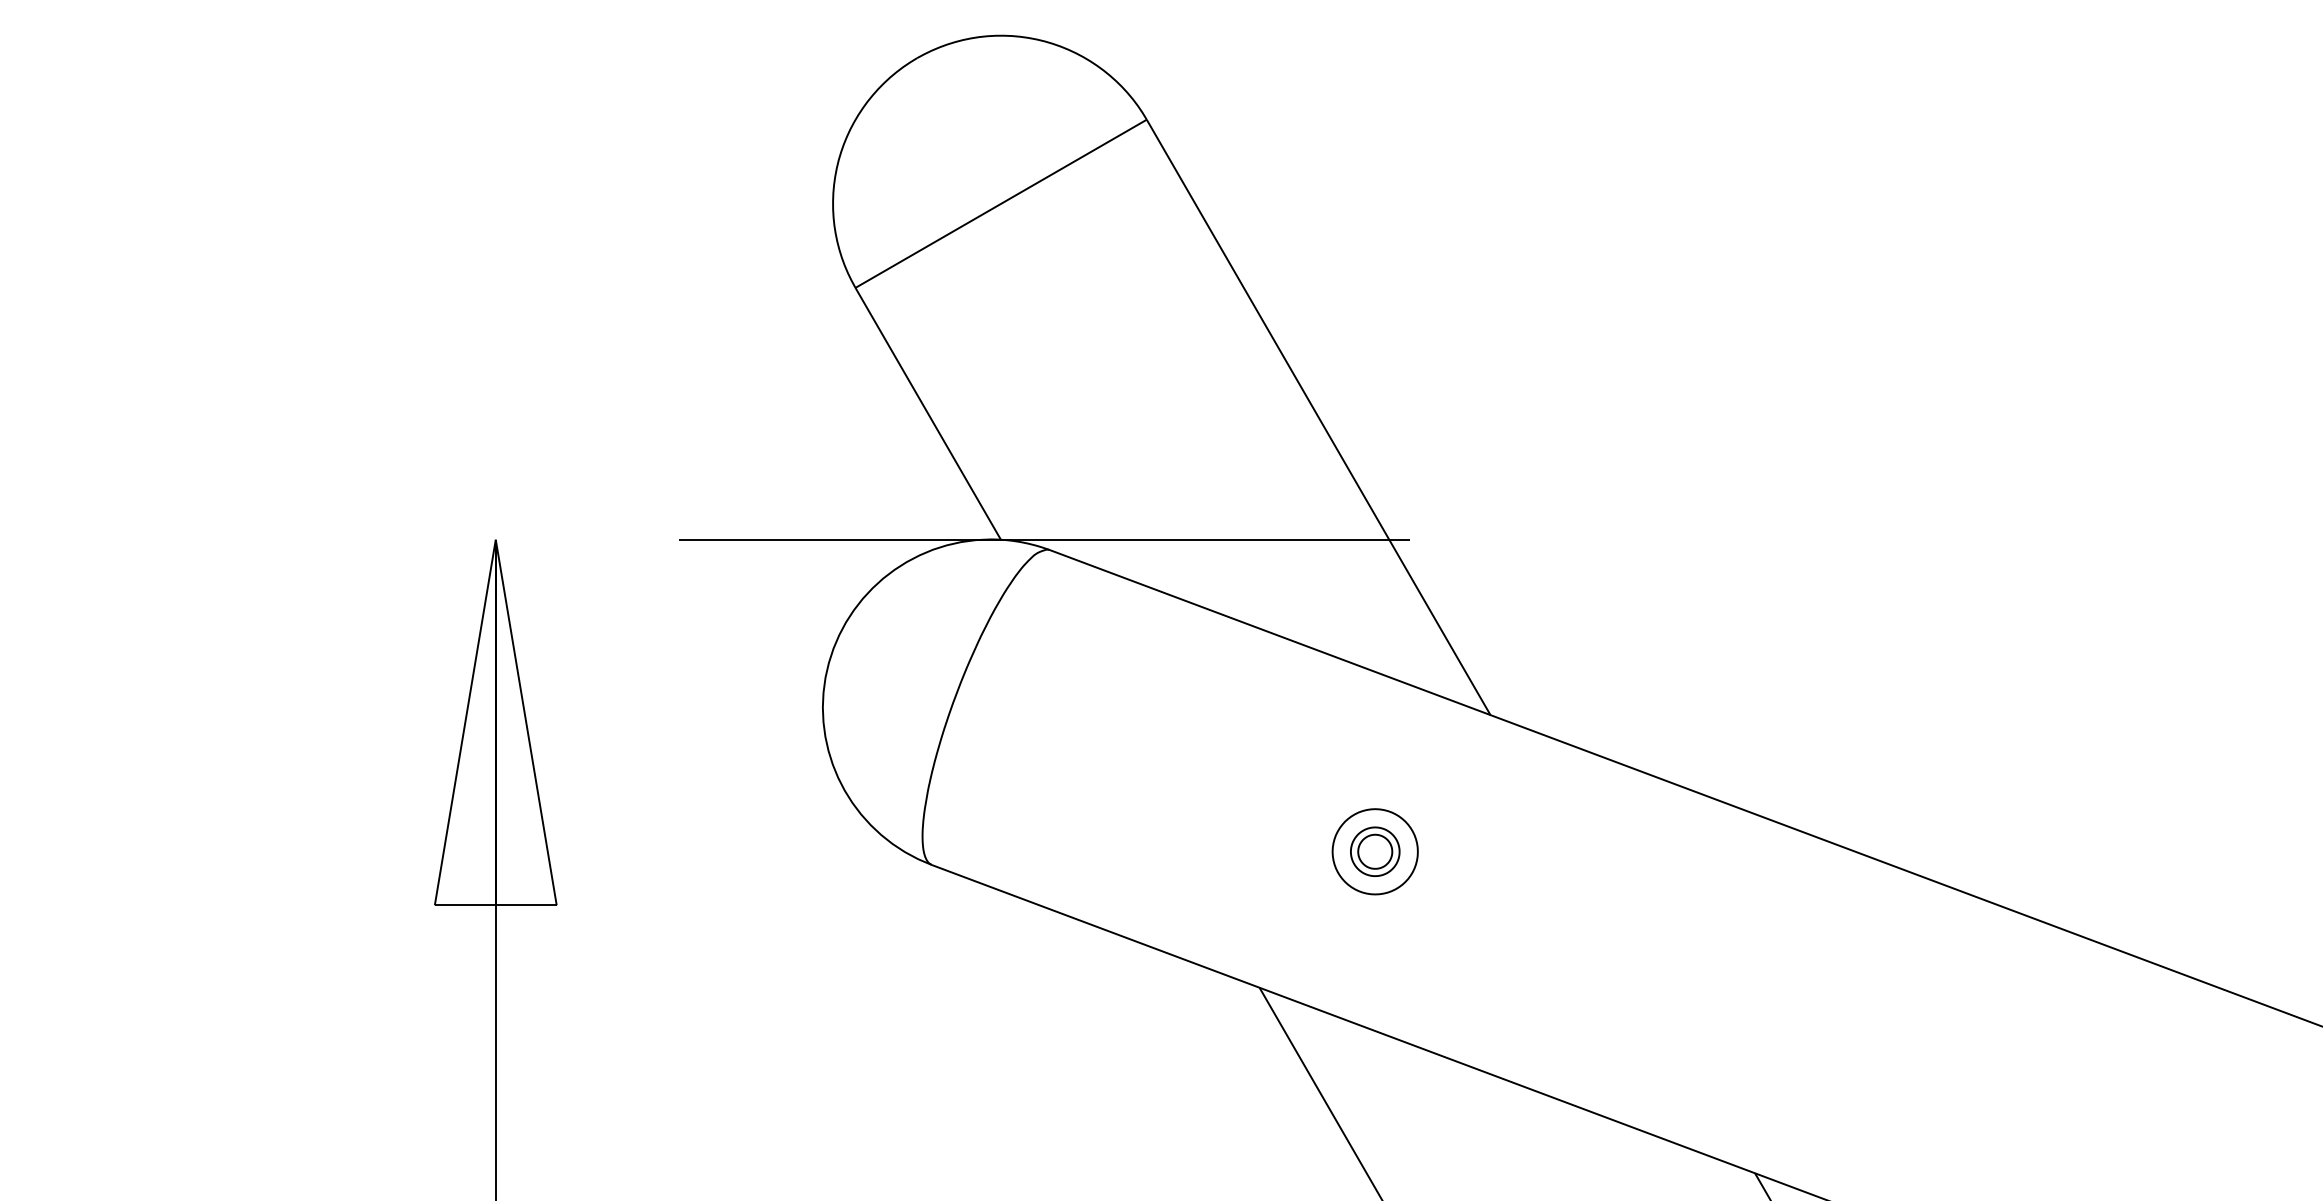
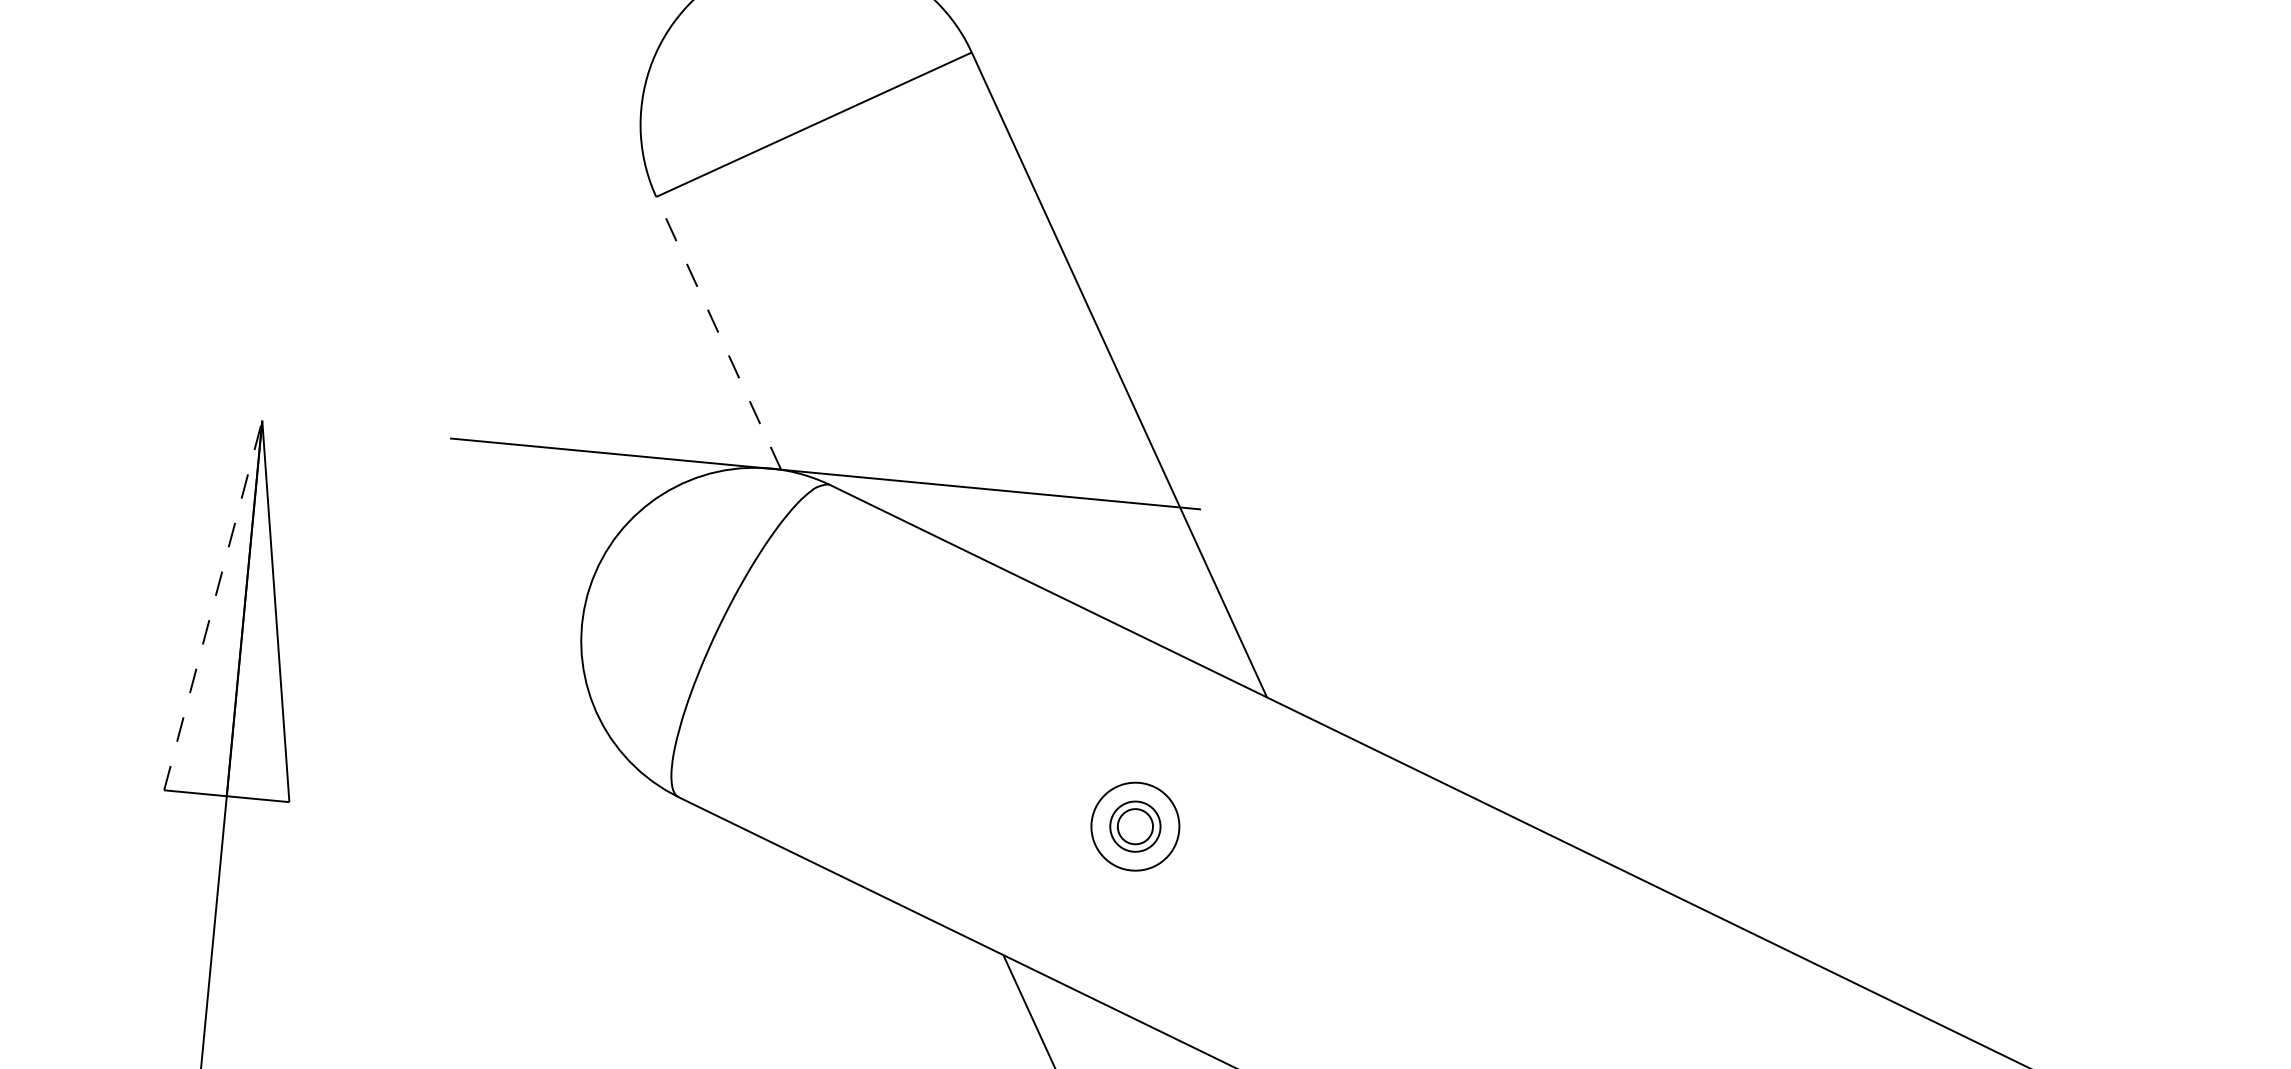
line: (927, 413) -> (718, 332), solid -> dashed
line: (465, 722) -> (213, 605), solid -> dashed

